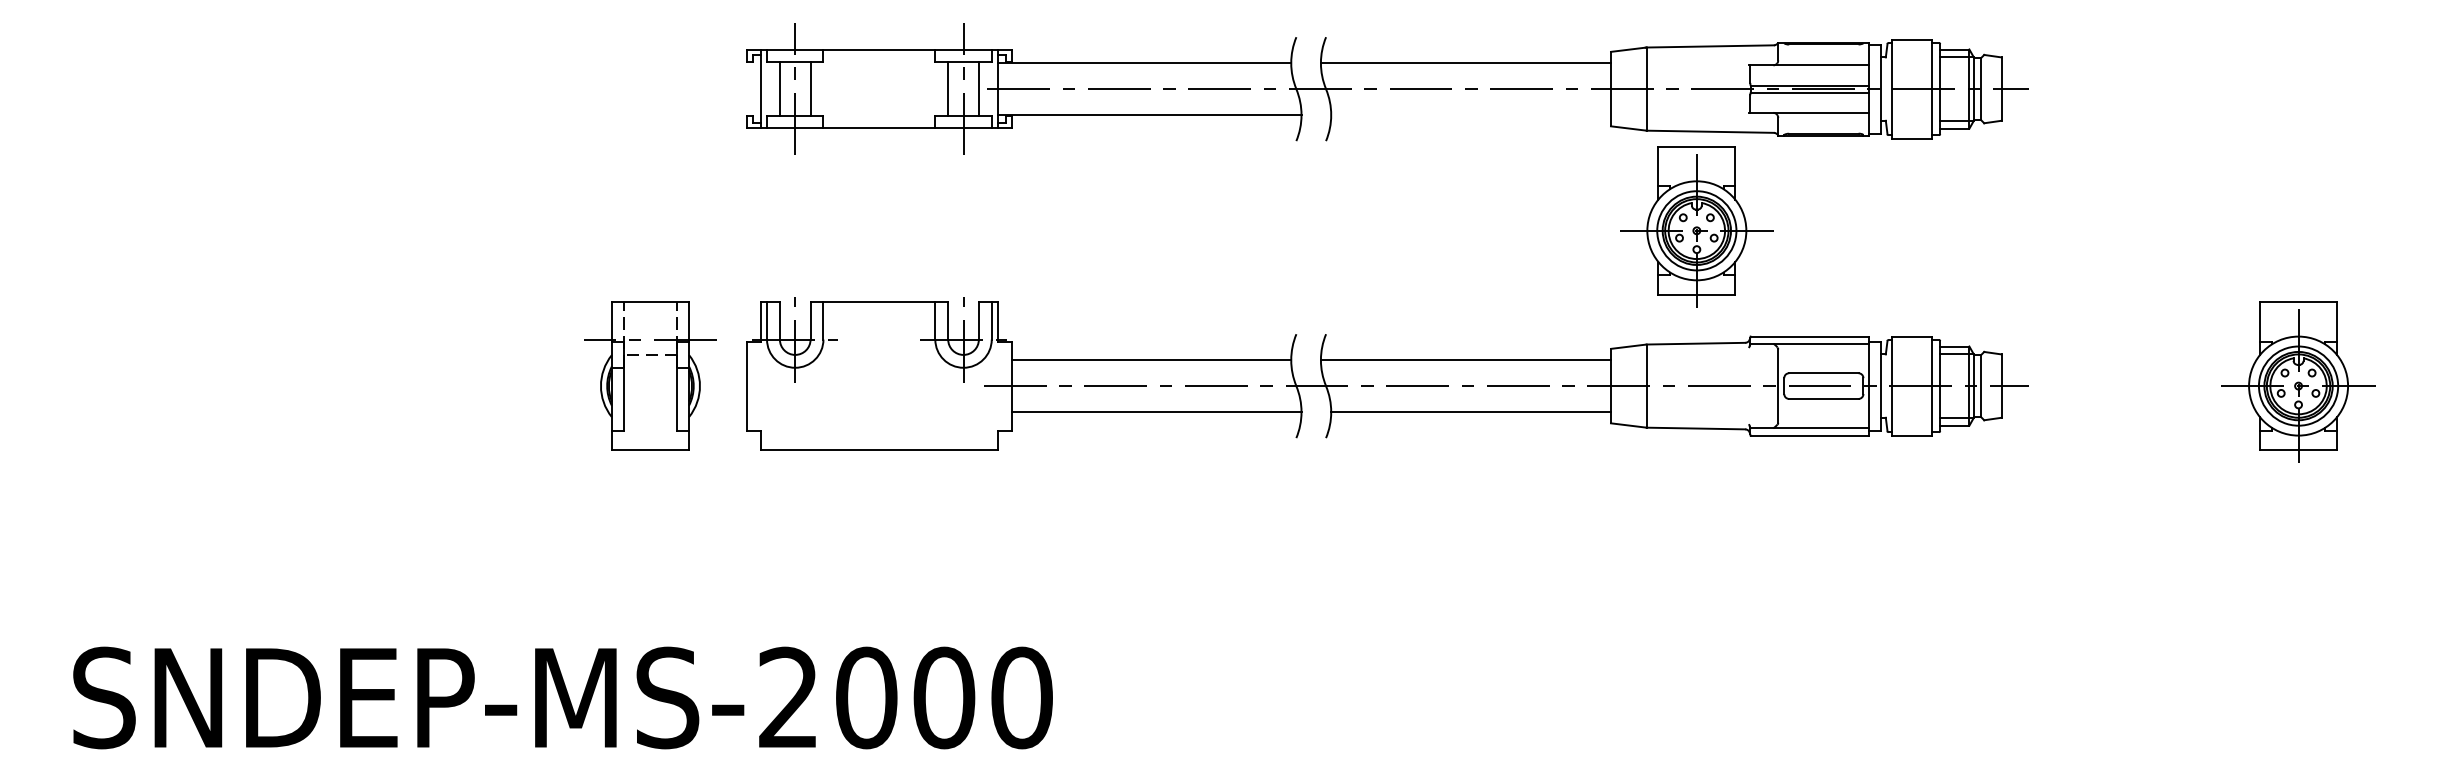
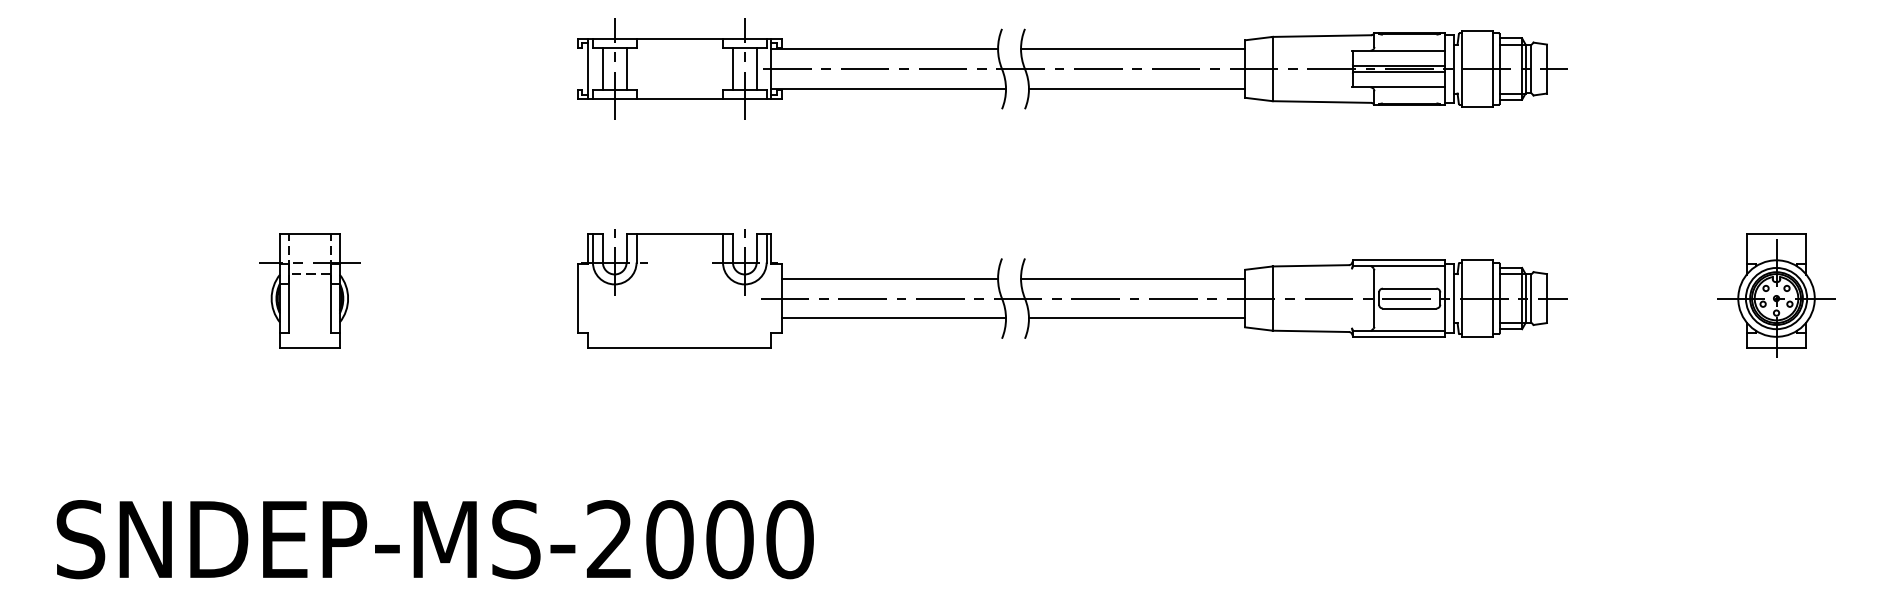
line: (1471, 114) -> (1137, 88), added
part: (1696, 226) -> (1311, 175), removed
part: (649, 375) -> (309, 290), moved

